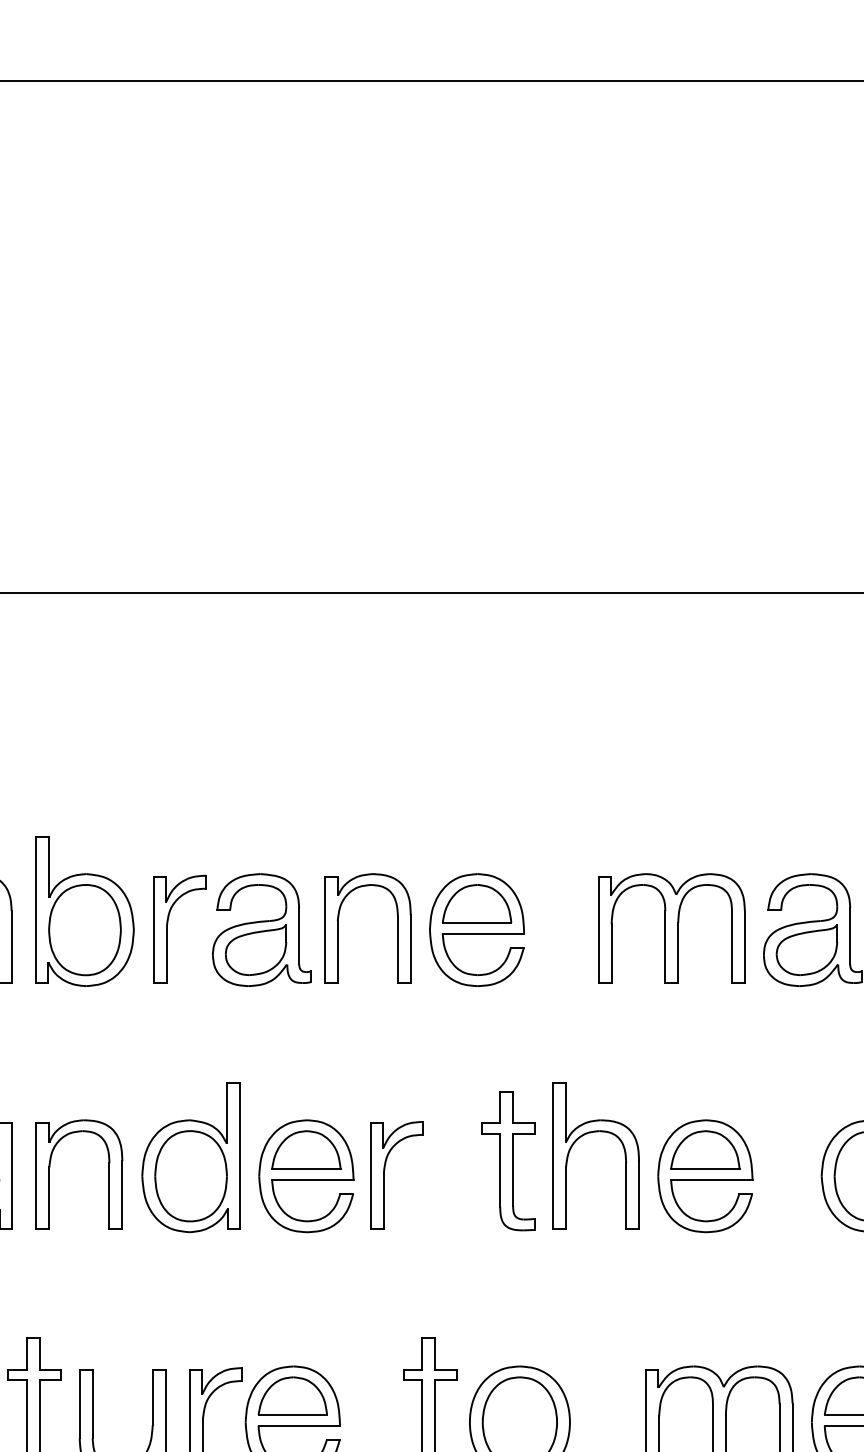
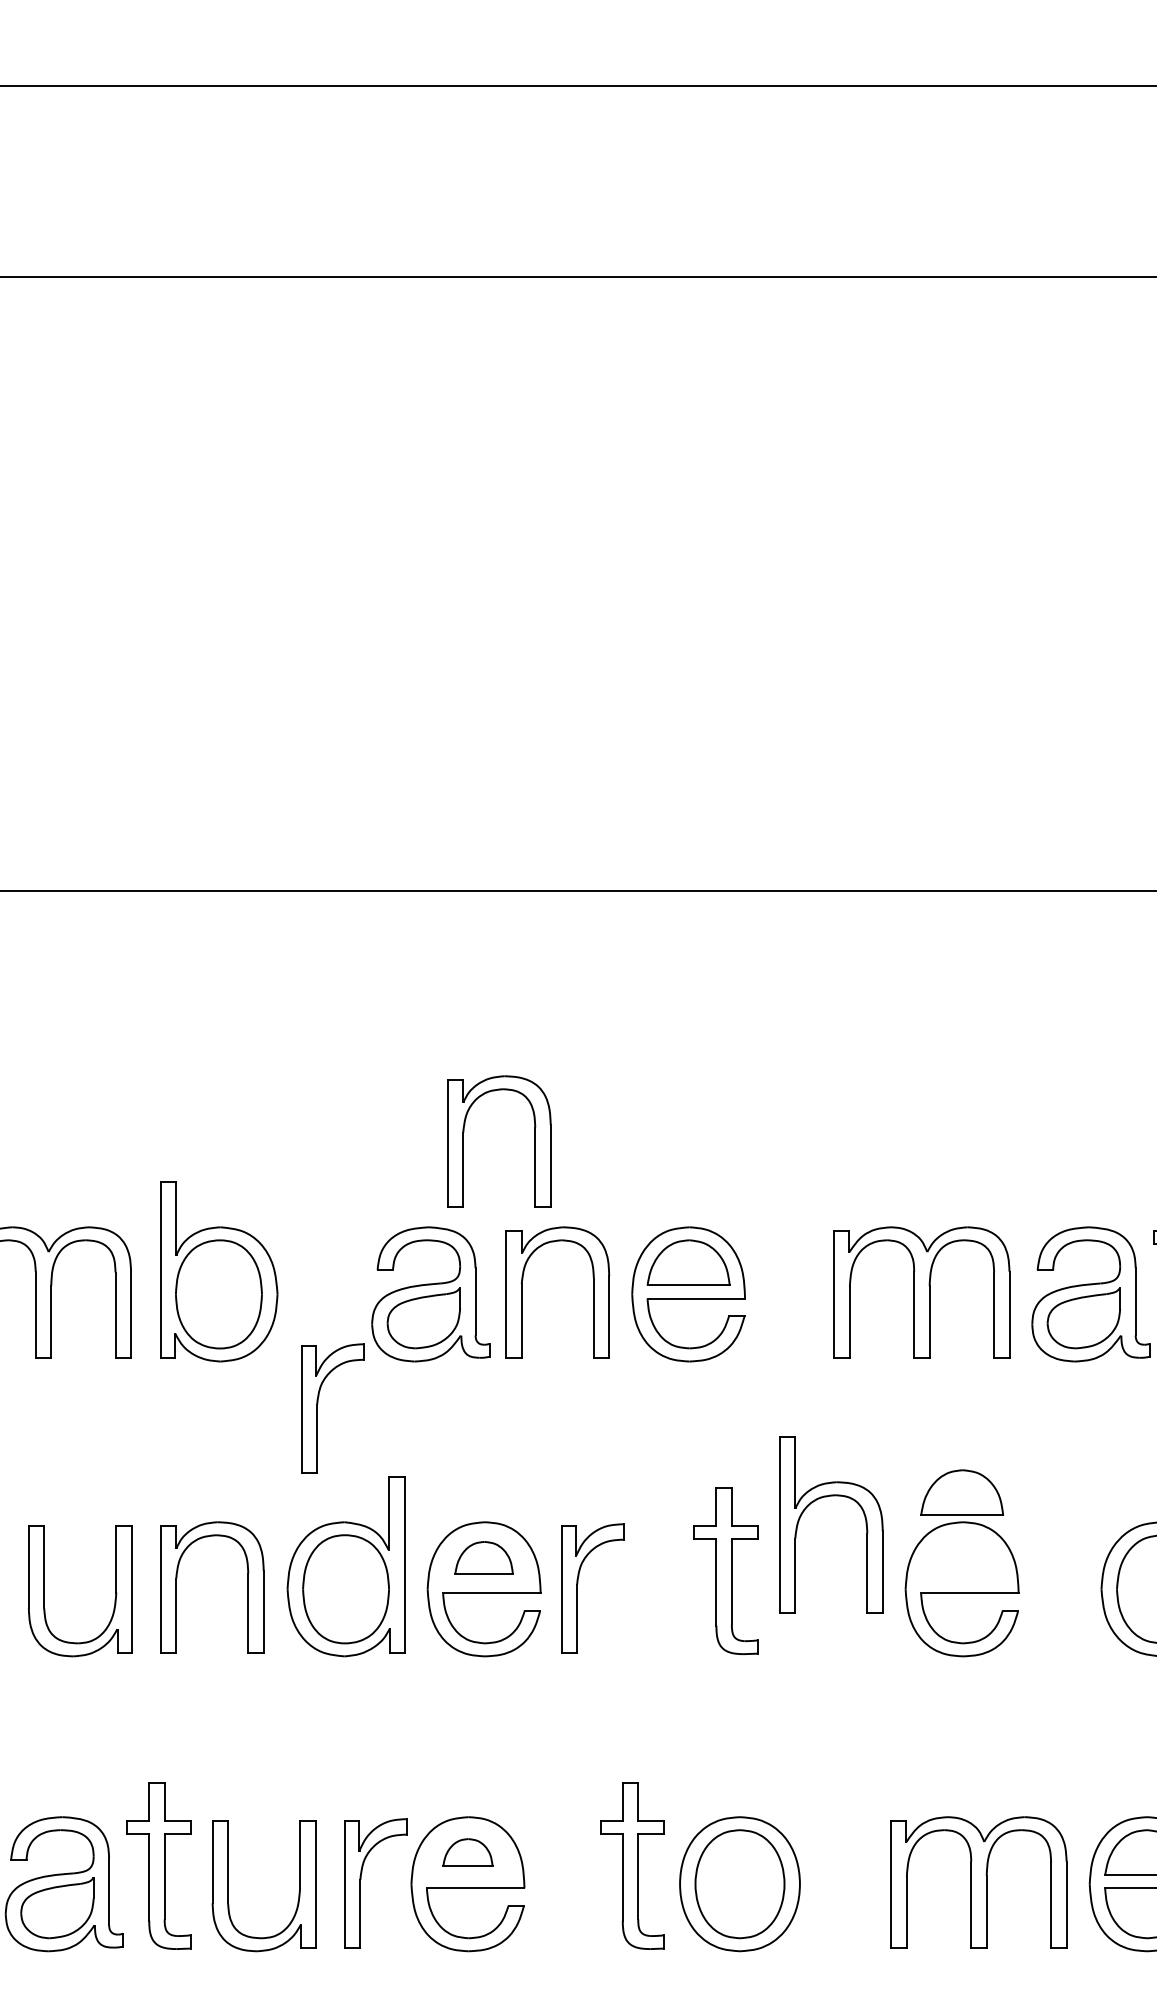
part: (348, 802) -> (534, 1141), added
part: (168, 925) -> (318, 1403), moved
part: (592, 1133) -> (827, 1497), moved
part: (305, 1149) -> (483, 1557), size x0.7
part: (704, 1149) -> (961, 1492), moved
part: (292, 1395) -> (467, 1852), size x0.6

